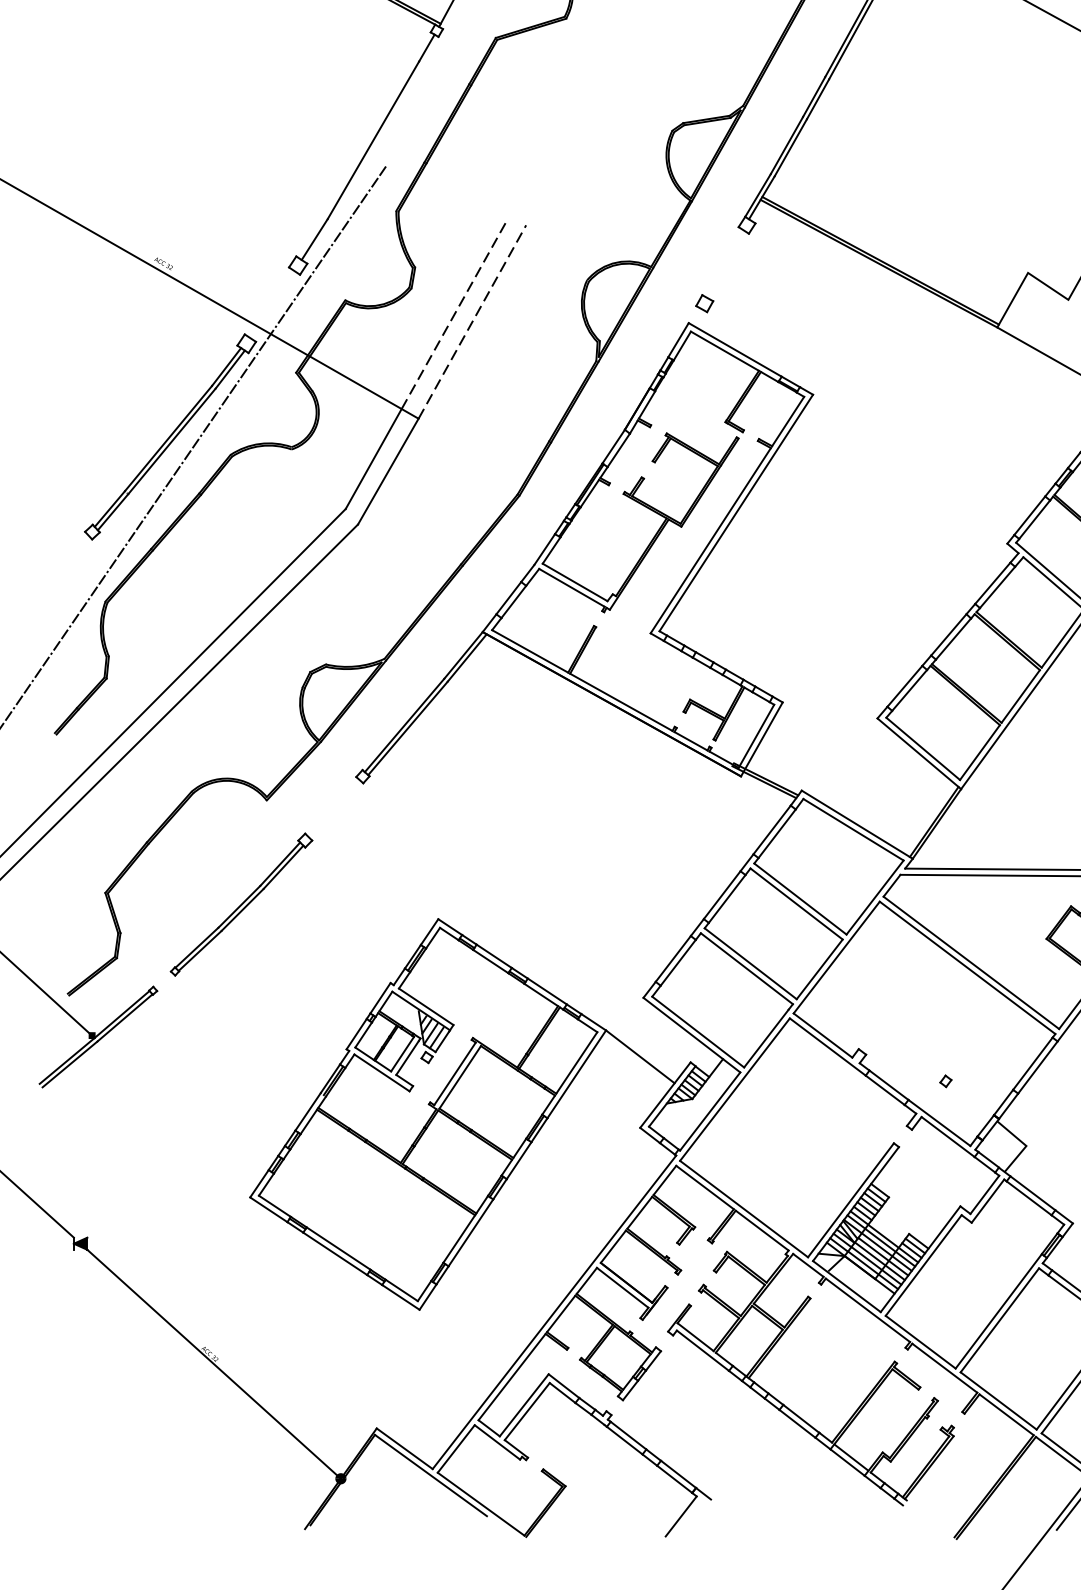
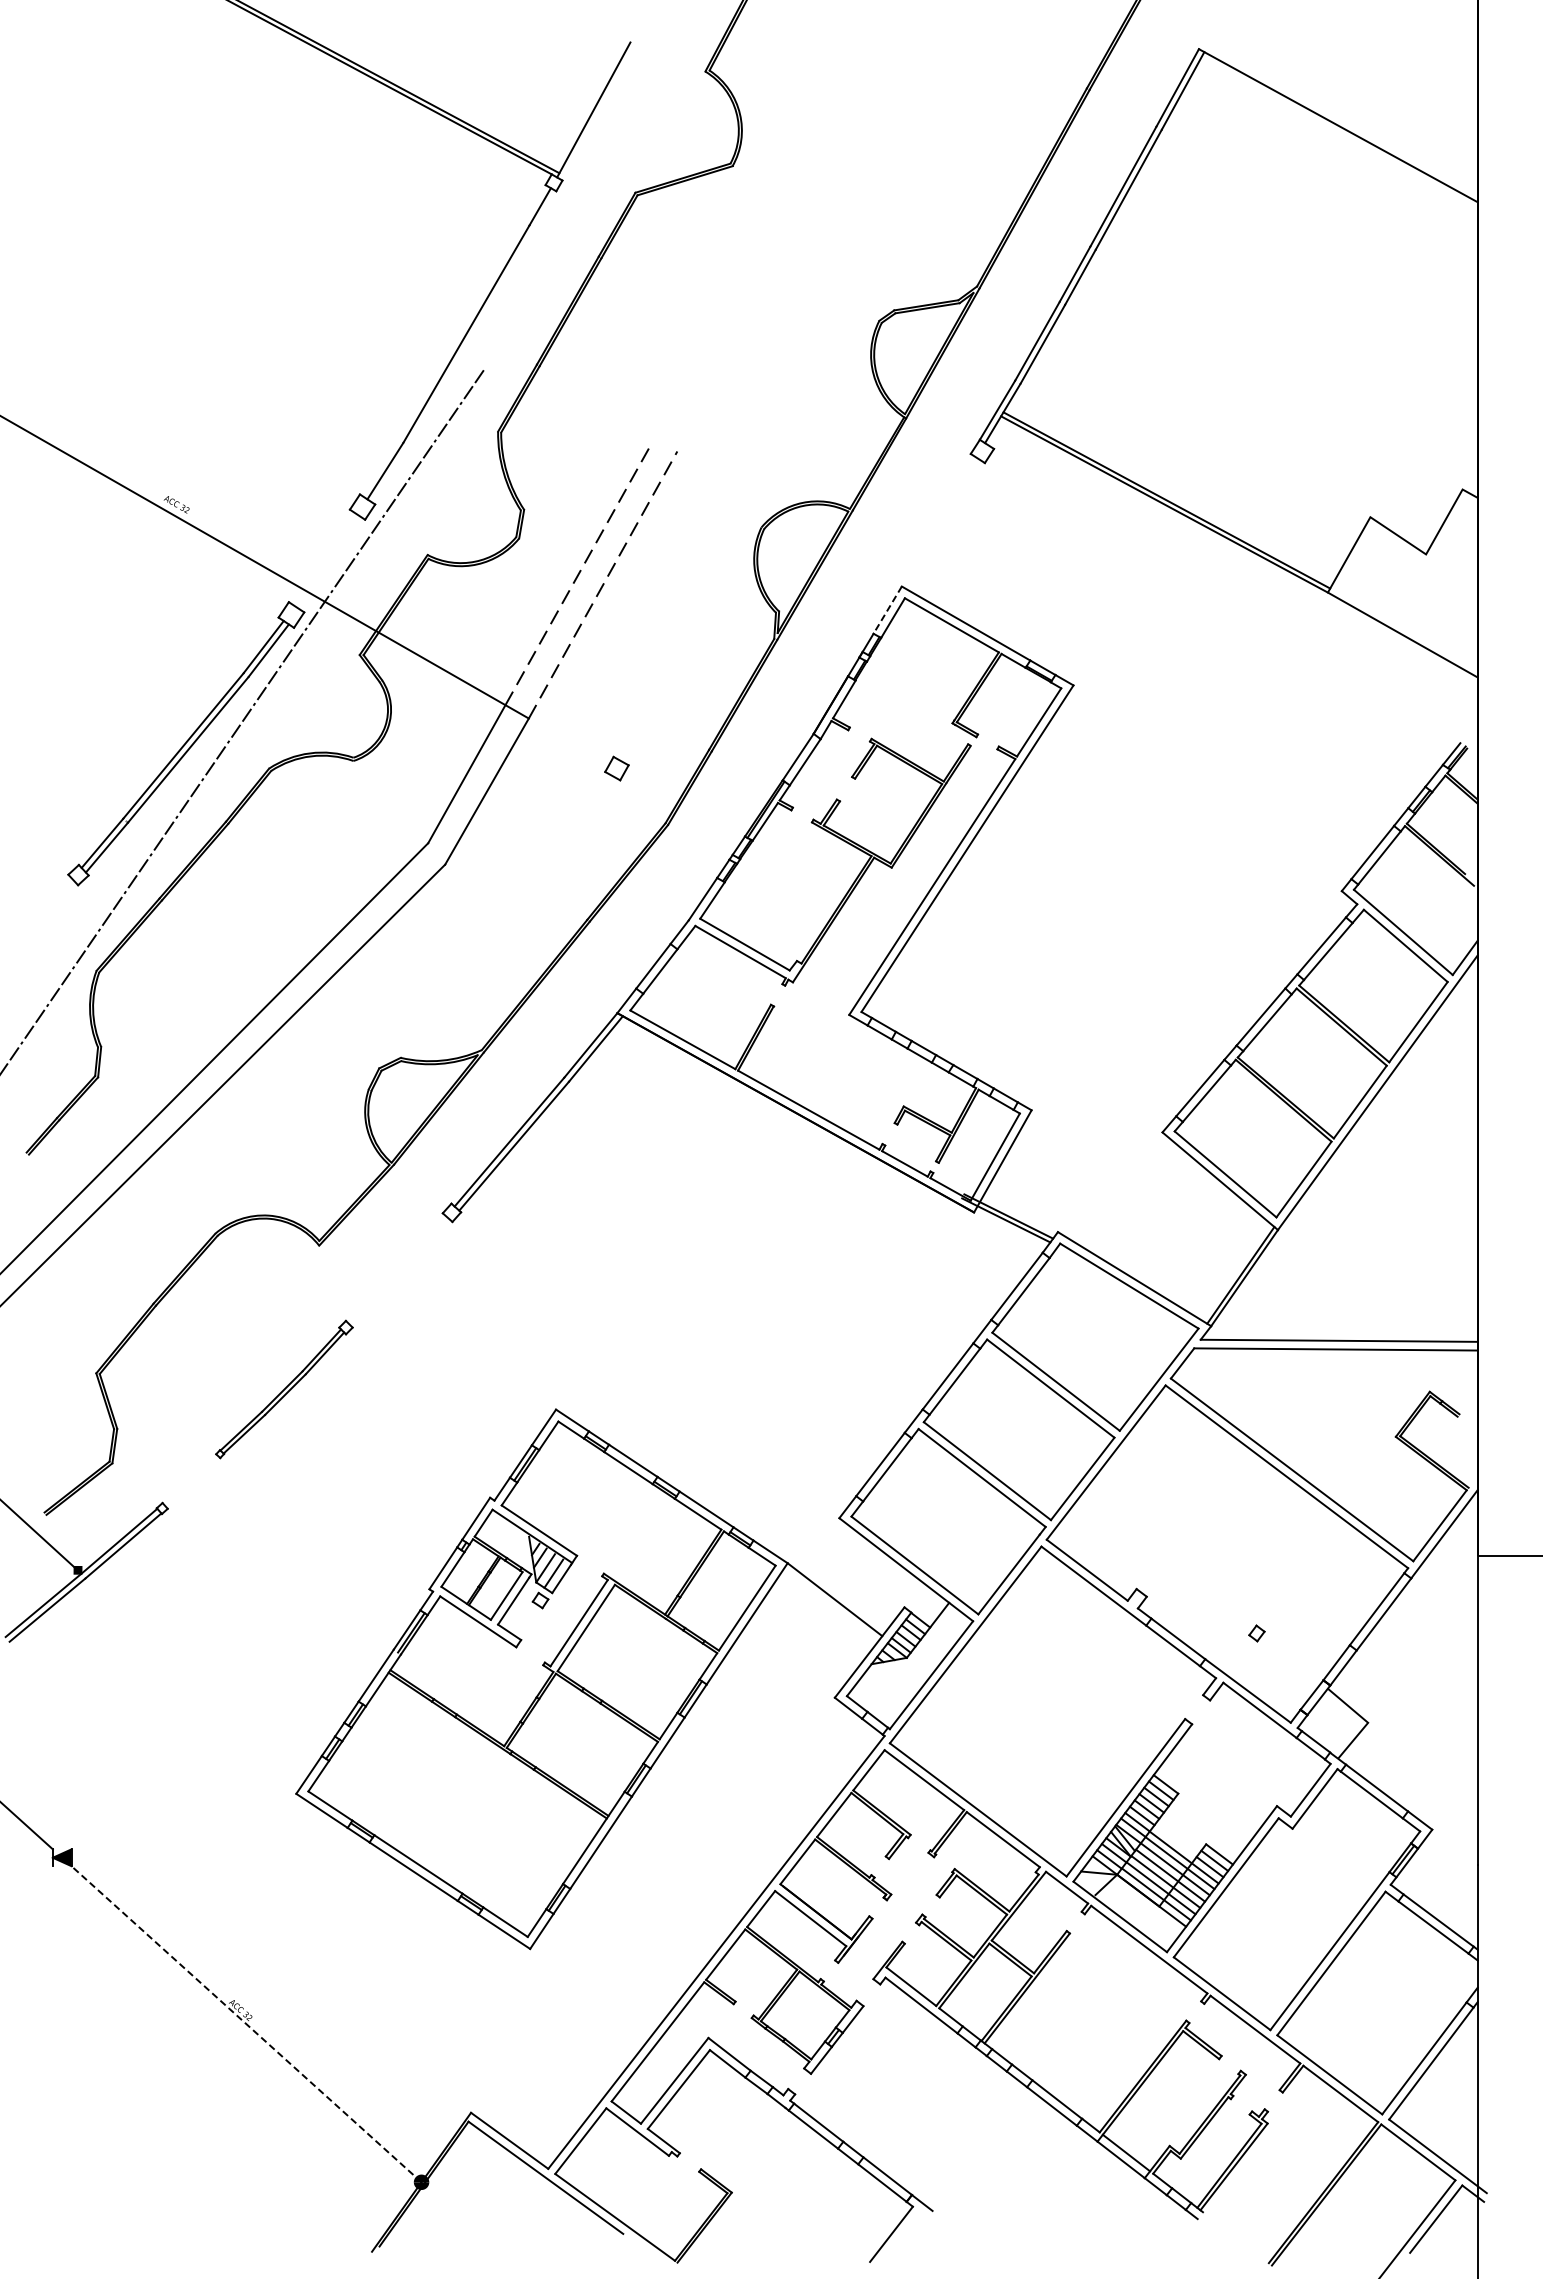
part: (704, 303) -> (616, 768), moved
line: (678, 340) -> (887, 610), solid -> dashed
part: (241, 904) -> (284, 1389), size x0.7
line: (214, 1364) -> (246, 2024), solid -> dashed

